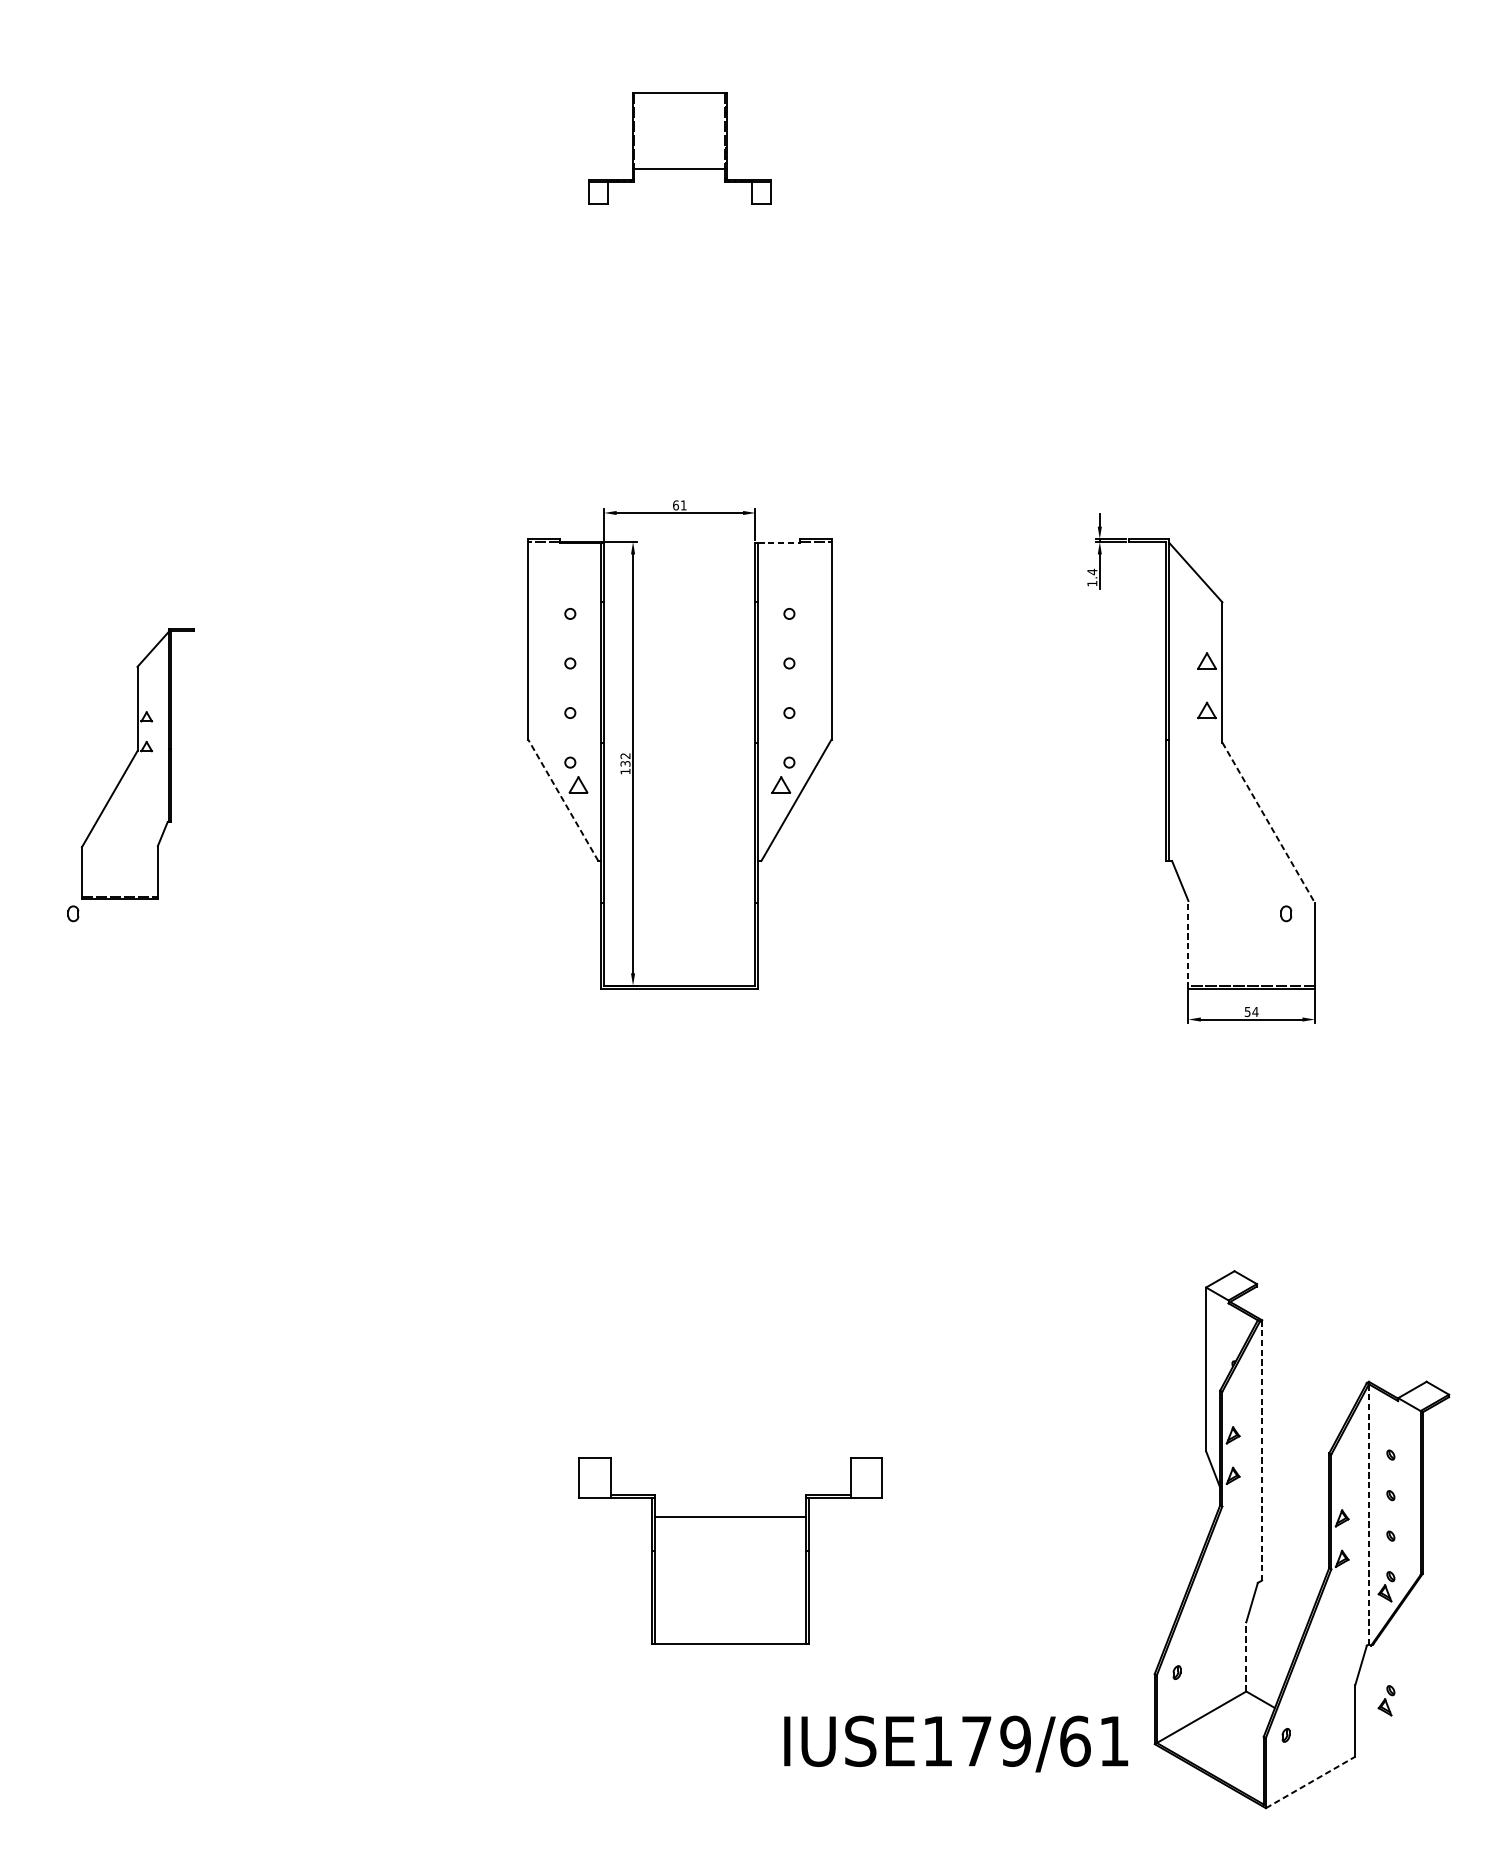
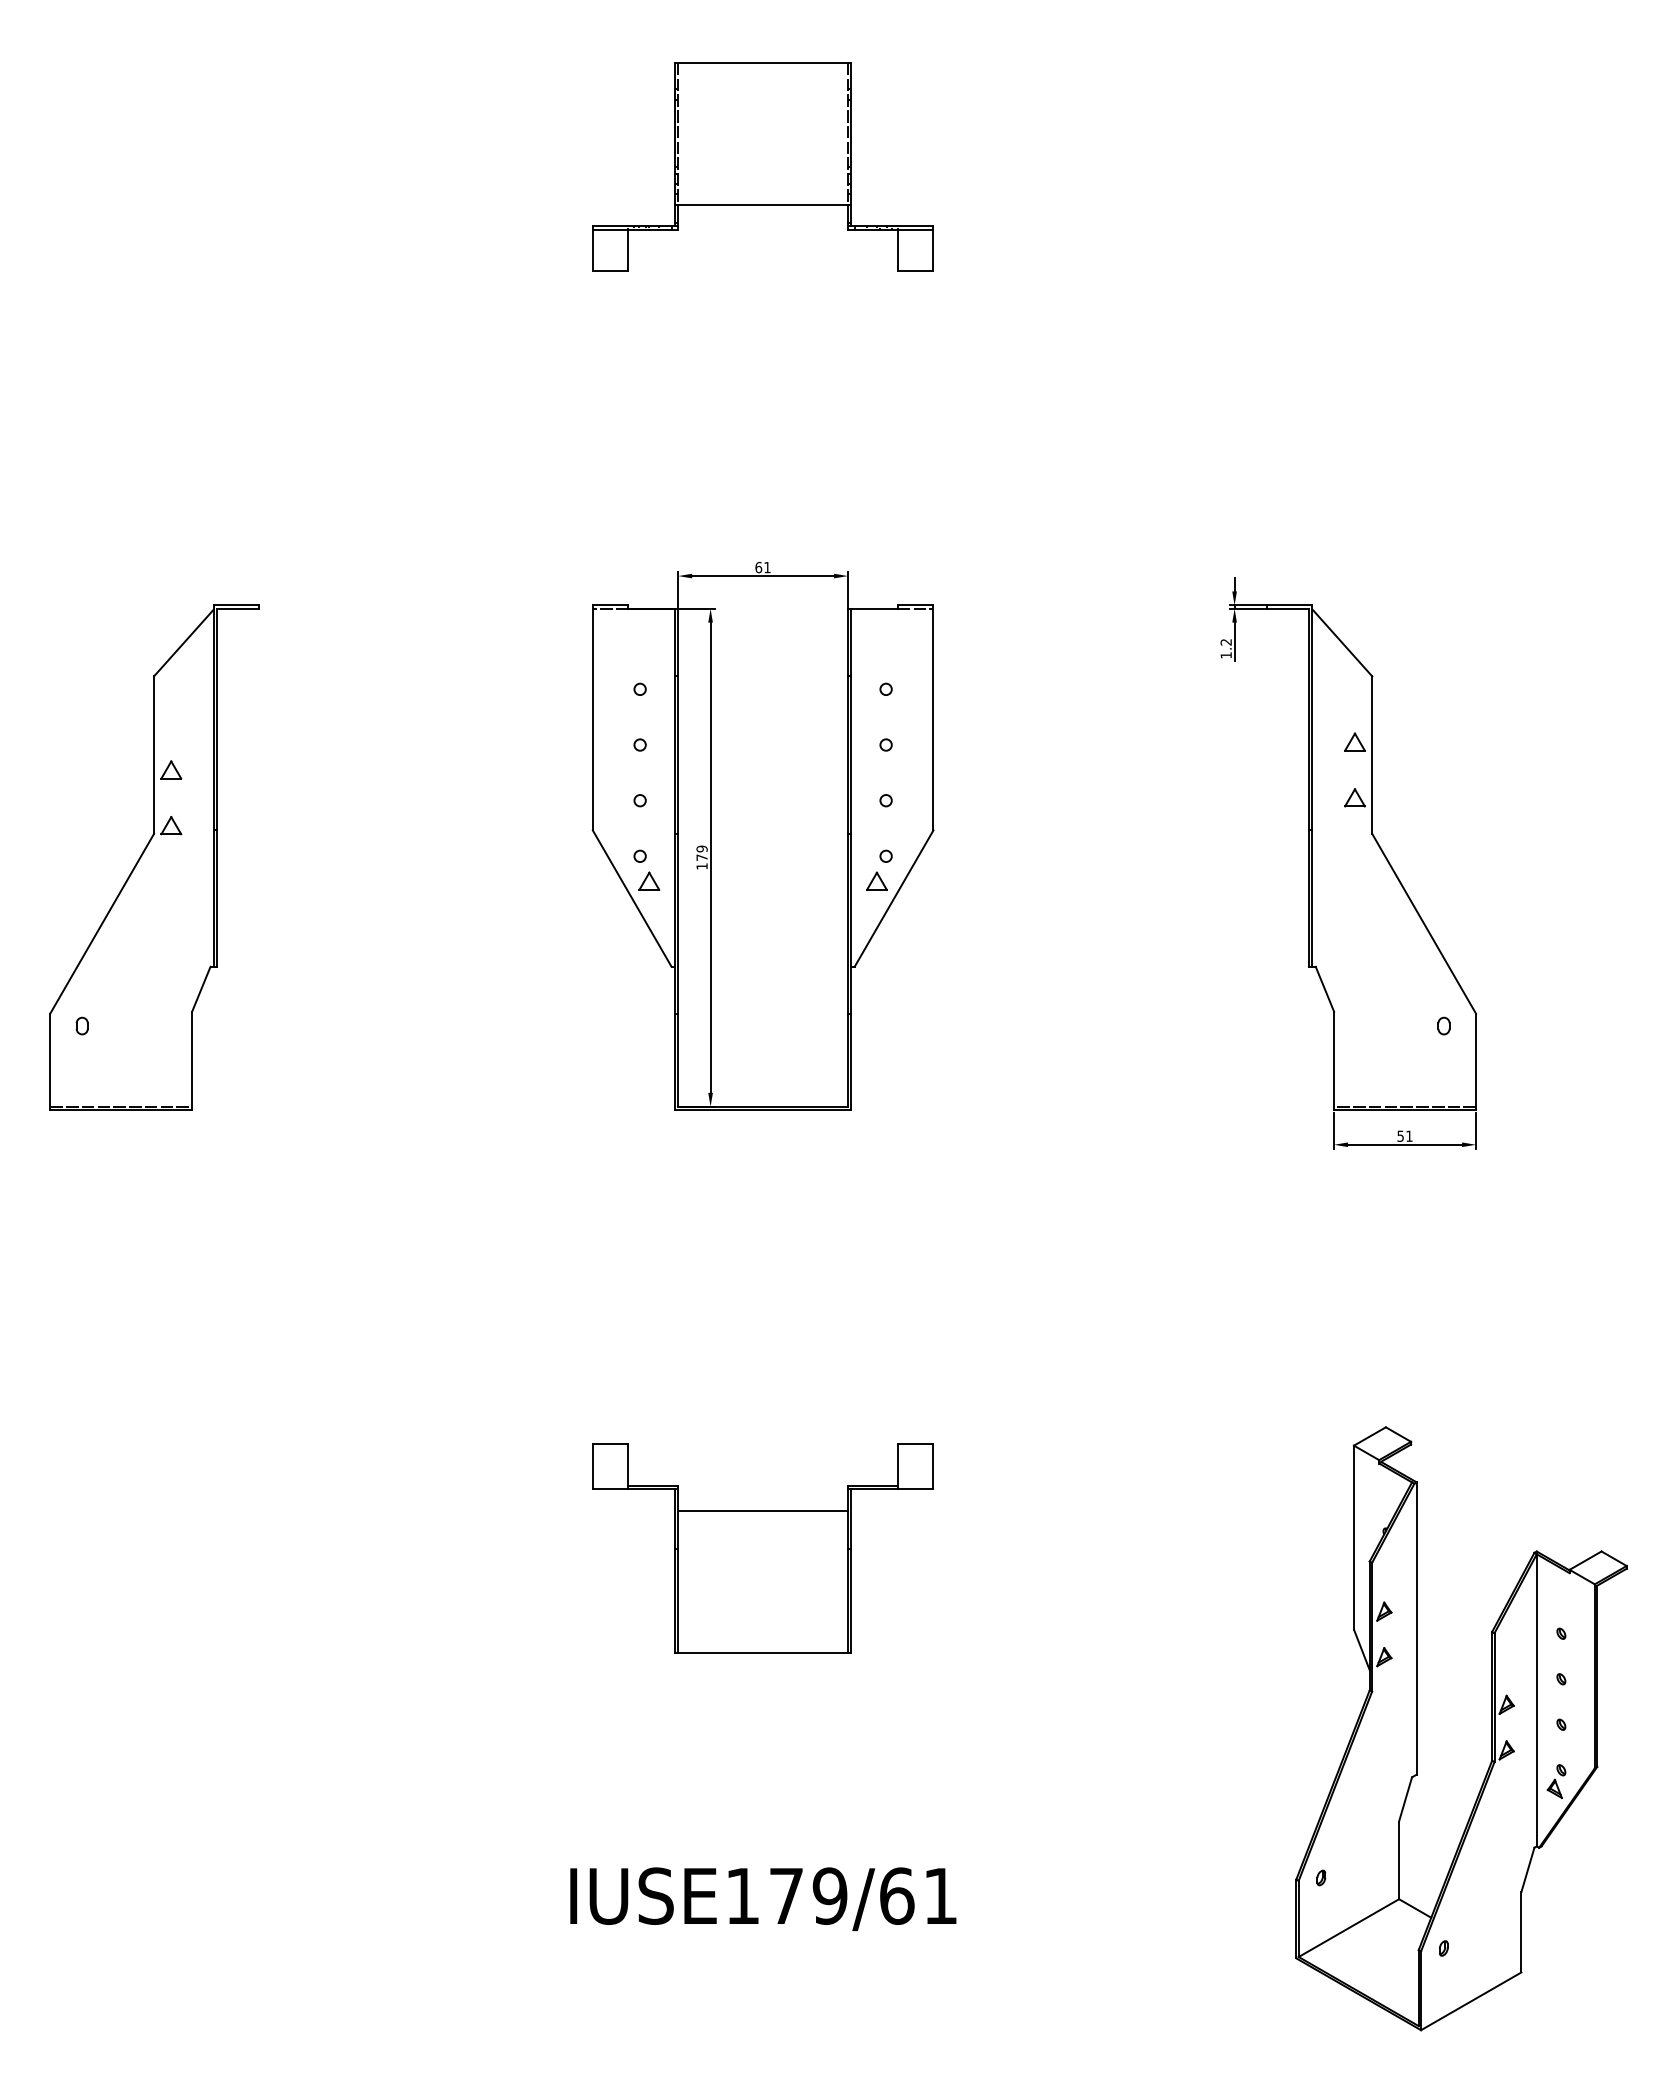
part: (679, 148) -> (762, 166), size x1.67
line: (779, 542) -> (875, 609), dashed -> solid
text: (1091, 571) -> (1225, 641), 1.4 -> 1.2
text: (624, 759) -> (701, 852), 132 -> 179
part: (137, 763) -> (154, 857), size x1.67
line: (563, 800) -> (632, 898), dashed -> solid
line: (1268, 822) -> (1424, 923), dashed -> solid
line: (1188, 944) -> (1334, 1060), dashed -> solid
text: (1254, 1011) -> (1408, 1135), 54 -> 51
line: (1261, 1451) -> (1416, 1629), dashed -> solid
line: (1368, 1514) -> (1536, 1700), dashed -> solid
part: (730, 1551) -> (762, 1548), moved
line: (1246, 1657) -> (1399, 1860), dashed -> solid
part: (1386, 1700) -> (1556, 1909), removed
text: (956, 1743) -> (763, 1898), moved
line: (1310, 1782) -> (1471, 2001), dashed -> solid

